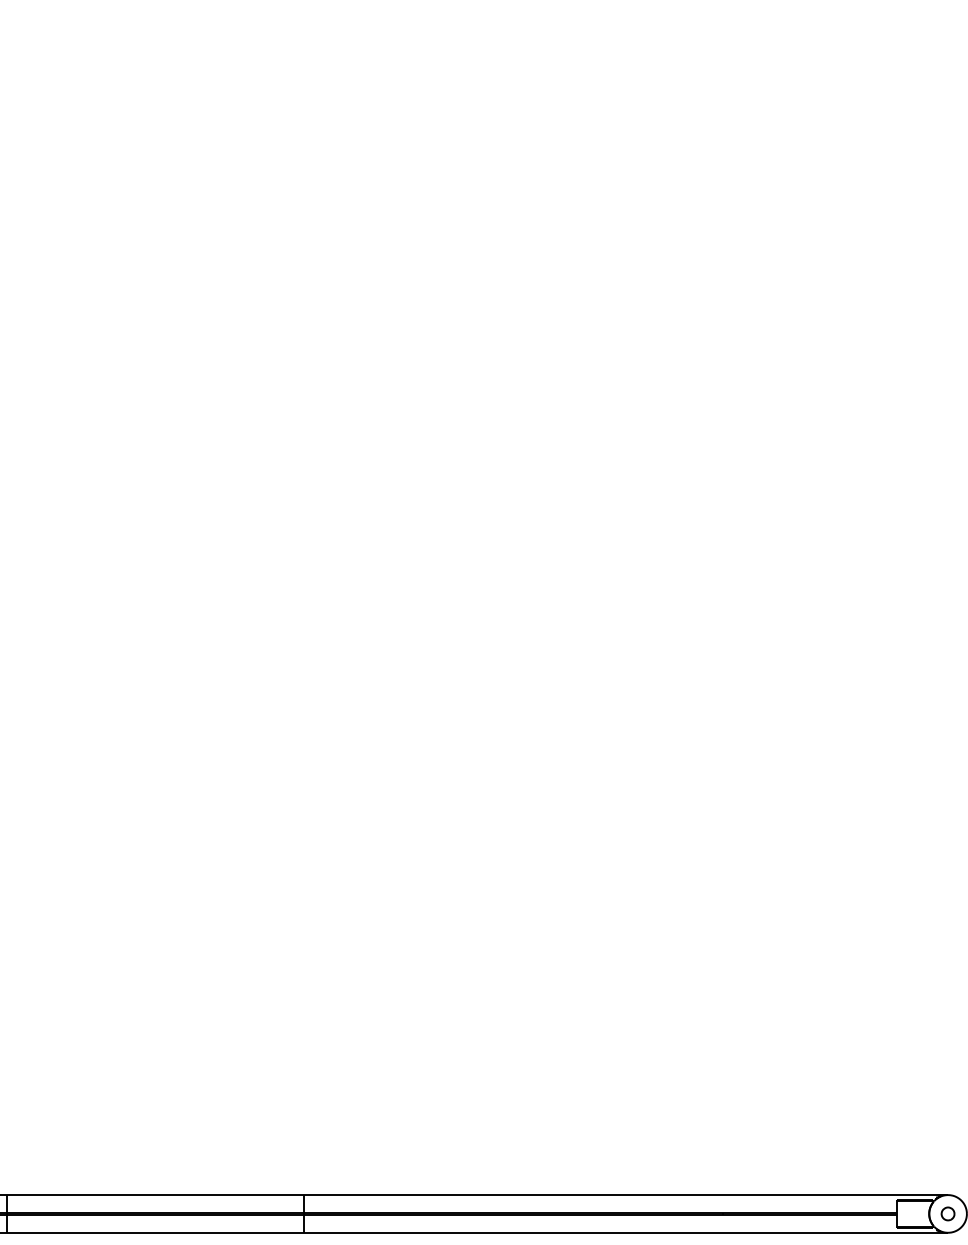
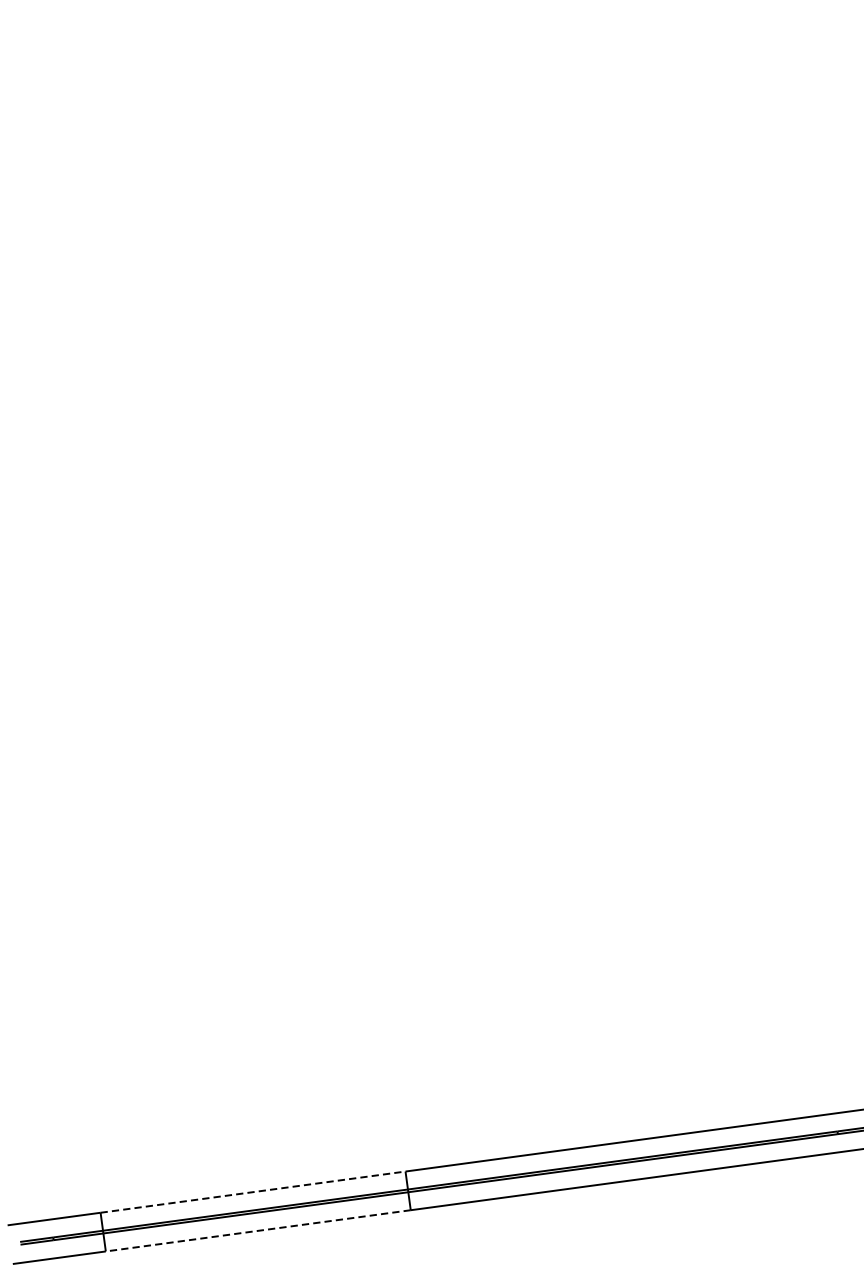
line: (156, 1195) -> (253, 1192), solid -> dashed
line: (155, 1232) -> (257, 1230), solid -> dashed

